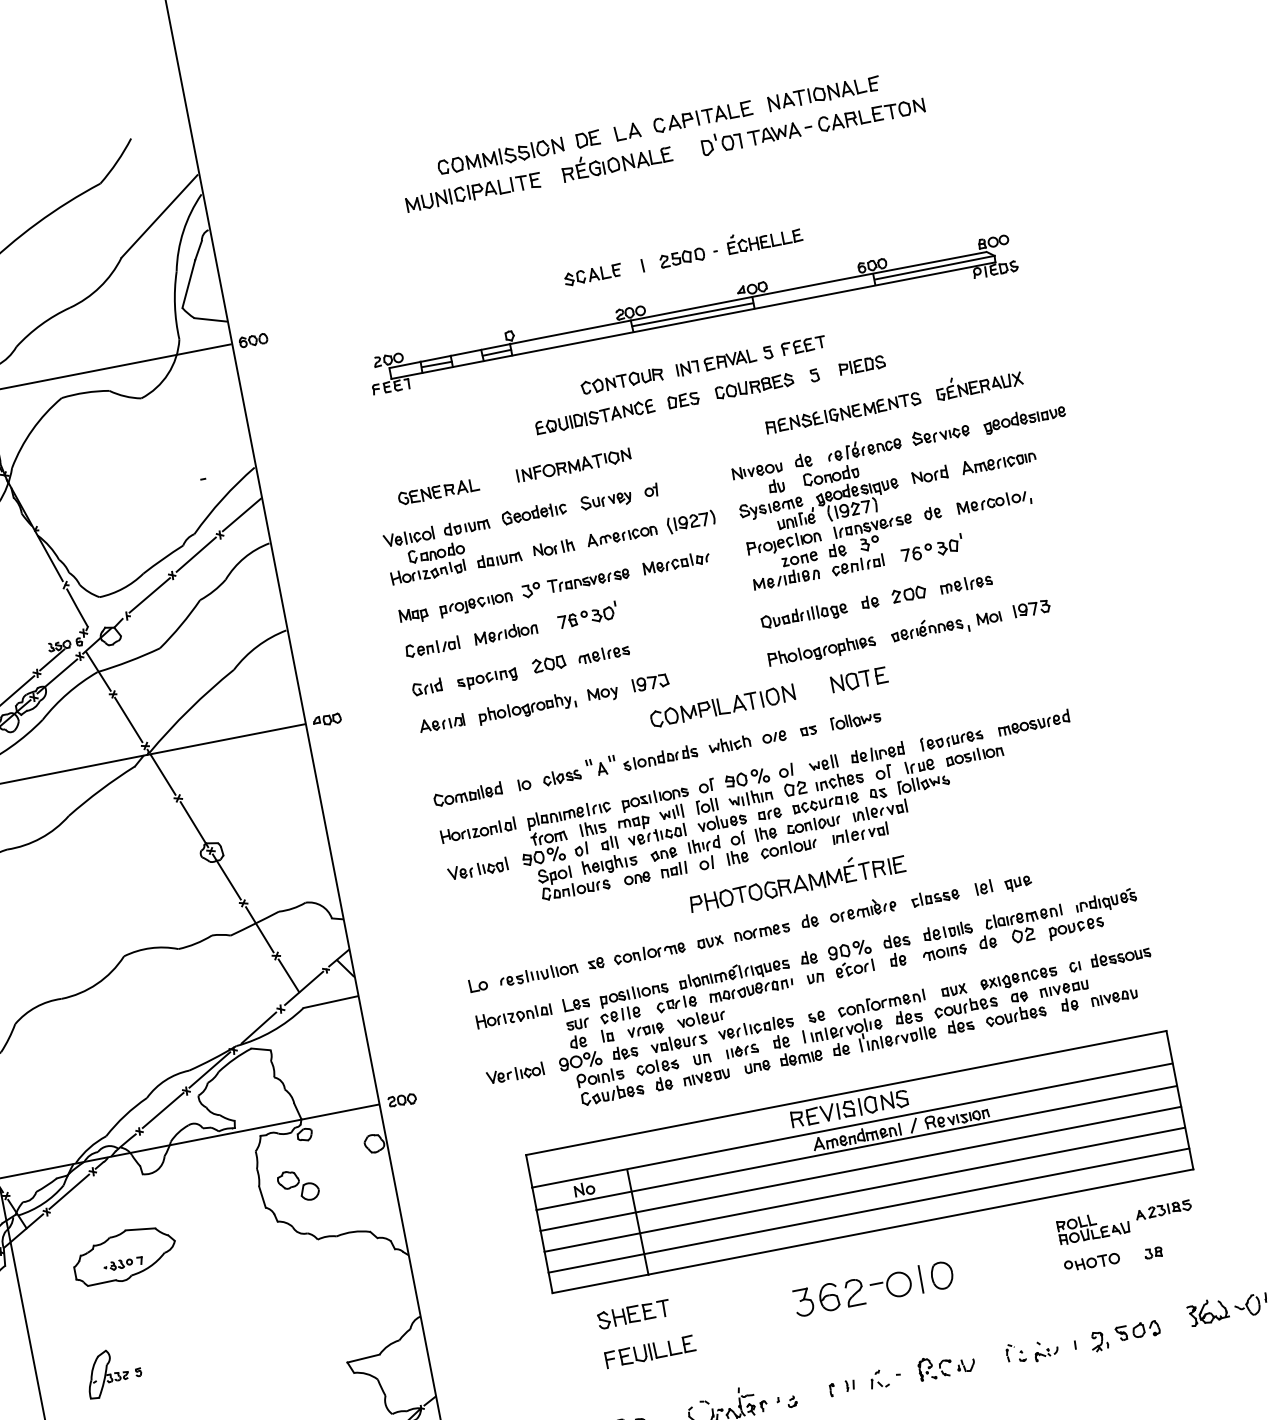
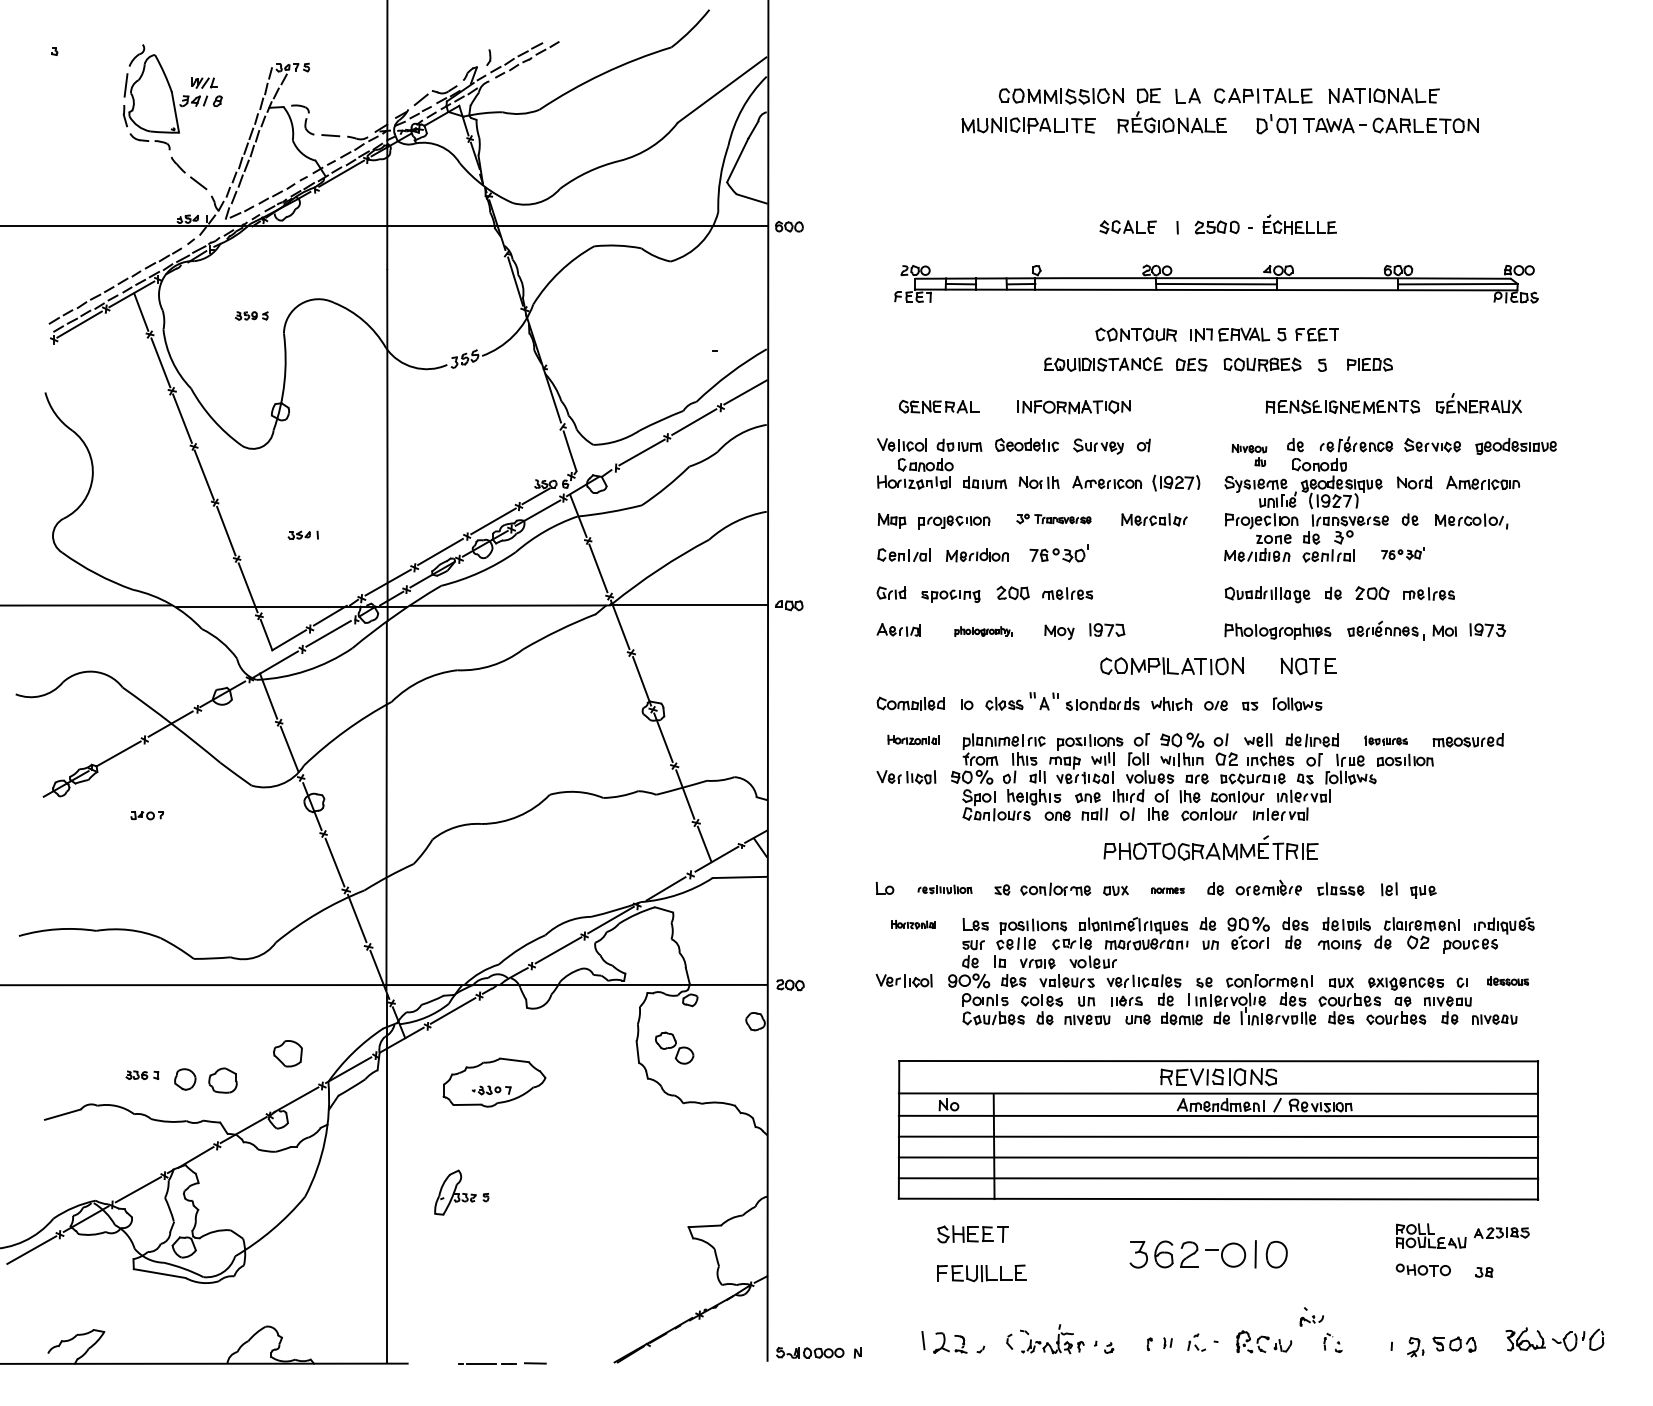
part: (759, 480) -> (1249, 455), size x0.7
part: (931, 548) -> (1402, 553), size x0.7
part: (575, 581) -> (1053, 518), size x0.7
part: (526, 708) -> (983, 631), size x0.6
part: (950, 739) -> (1385, 740), size x0.7
part: (477, 830) -> (913, 739), size x0.7
part: (761, 931) -> (1167, 890), size x0.6
part: (1120, 955) -> (1507, 980), size x0.7
part: (538, 974) -> (944, 889), size x0.7
part: (513, 1015) -> (913, 924), size x0.6
part: (1045, 1349) -> (1311, 1316), moved

